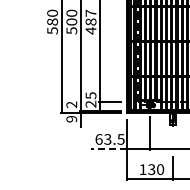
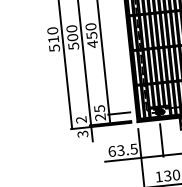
text: (90, 17) -> (90, 31), 487 -> 450
text: (52, 21) -> (53, 39), 580 -> 510
text: (71, 119) -> (82, 134), 9 -> 3
line: (108, 148) -> (122, 159), dashed -> solid

